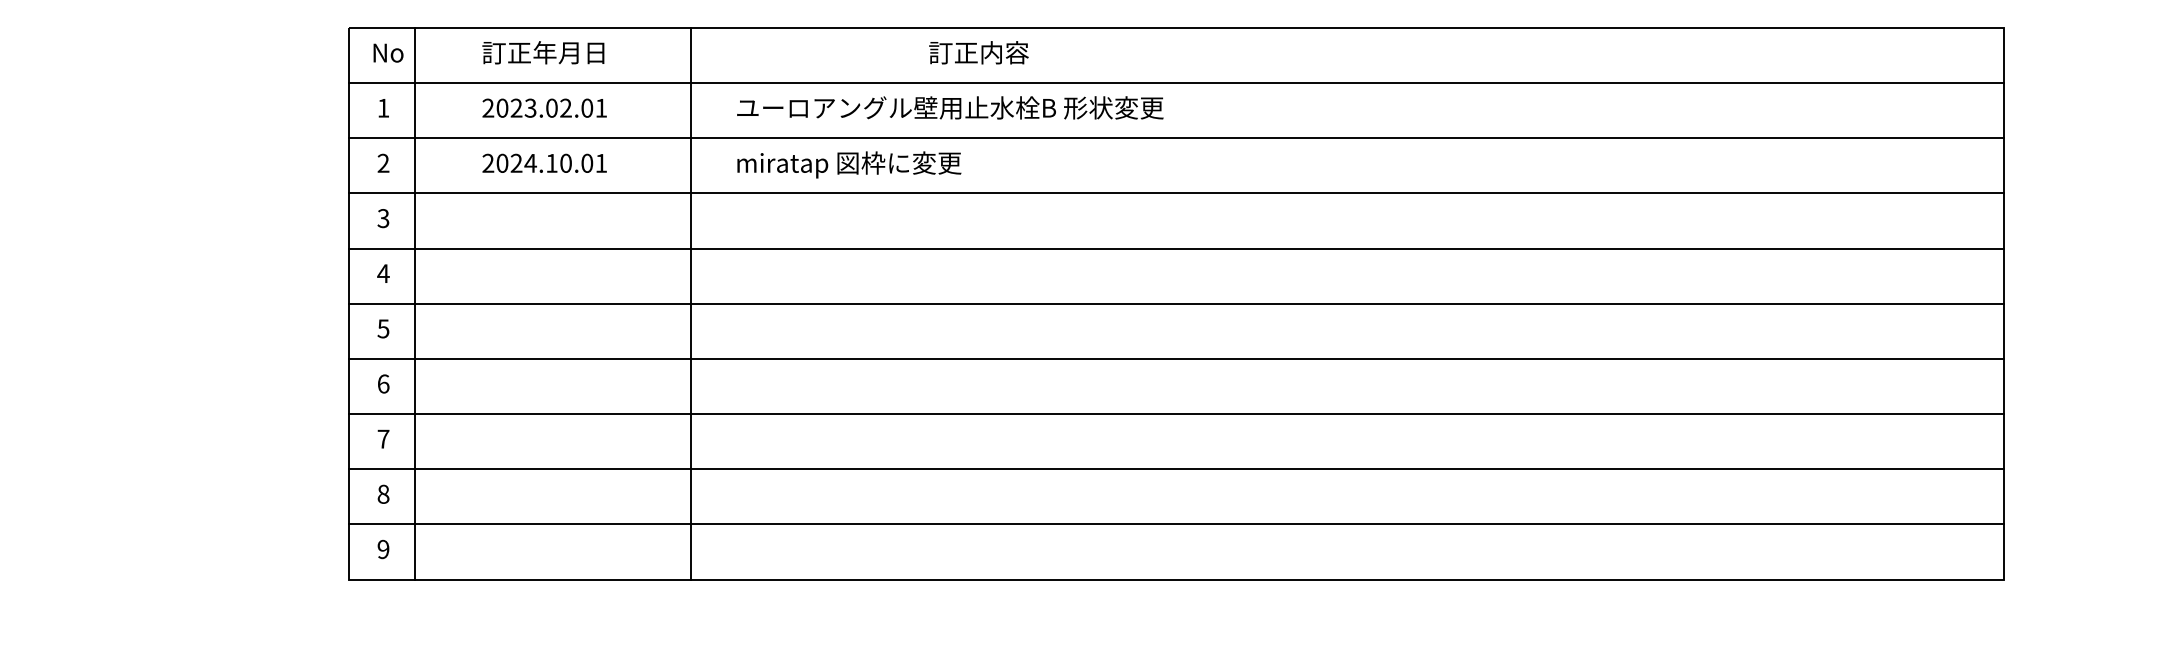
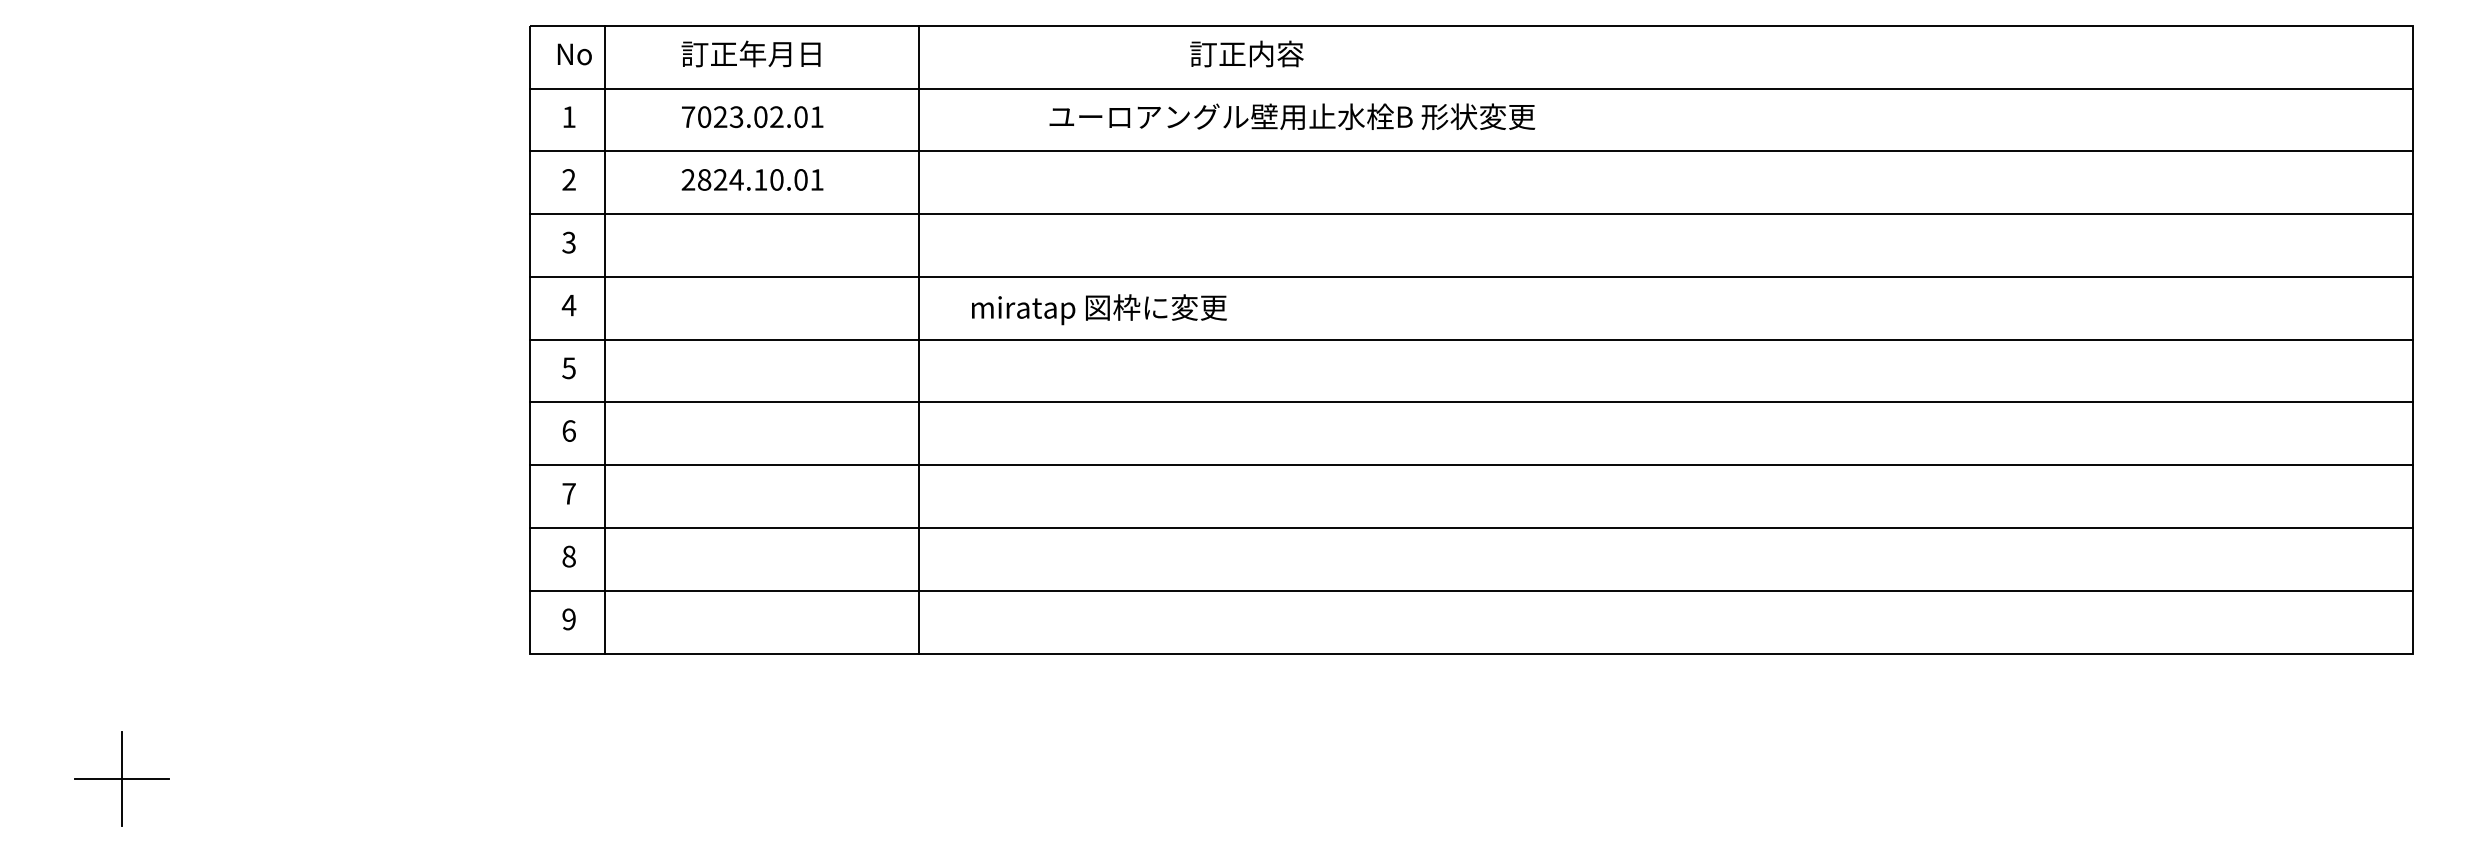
text: (488, 107) -> (688, 116), 2023.02.01 -> 7023.02.01
text: (950, 107) -> (1292, 116), moved
text: (502, 163) -> (704, 179), 2024.10.01 -> 2824.10.01
text: (849, 164) -> (1099, 309), moved

